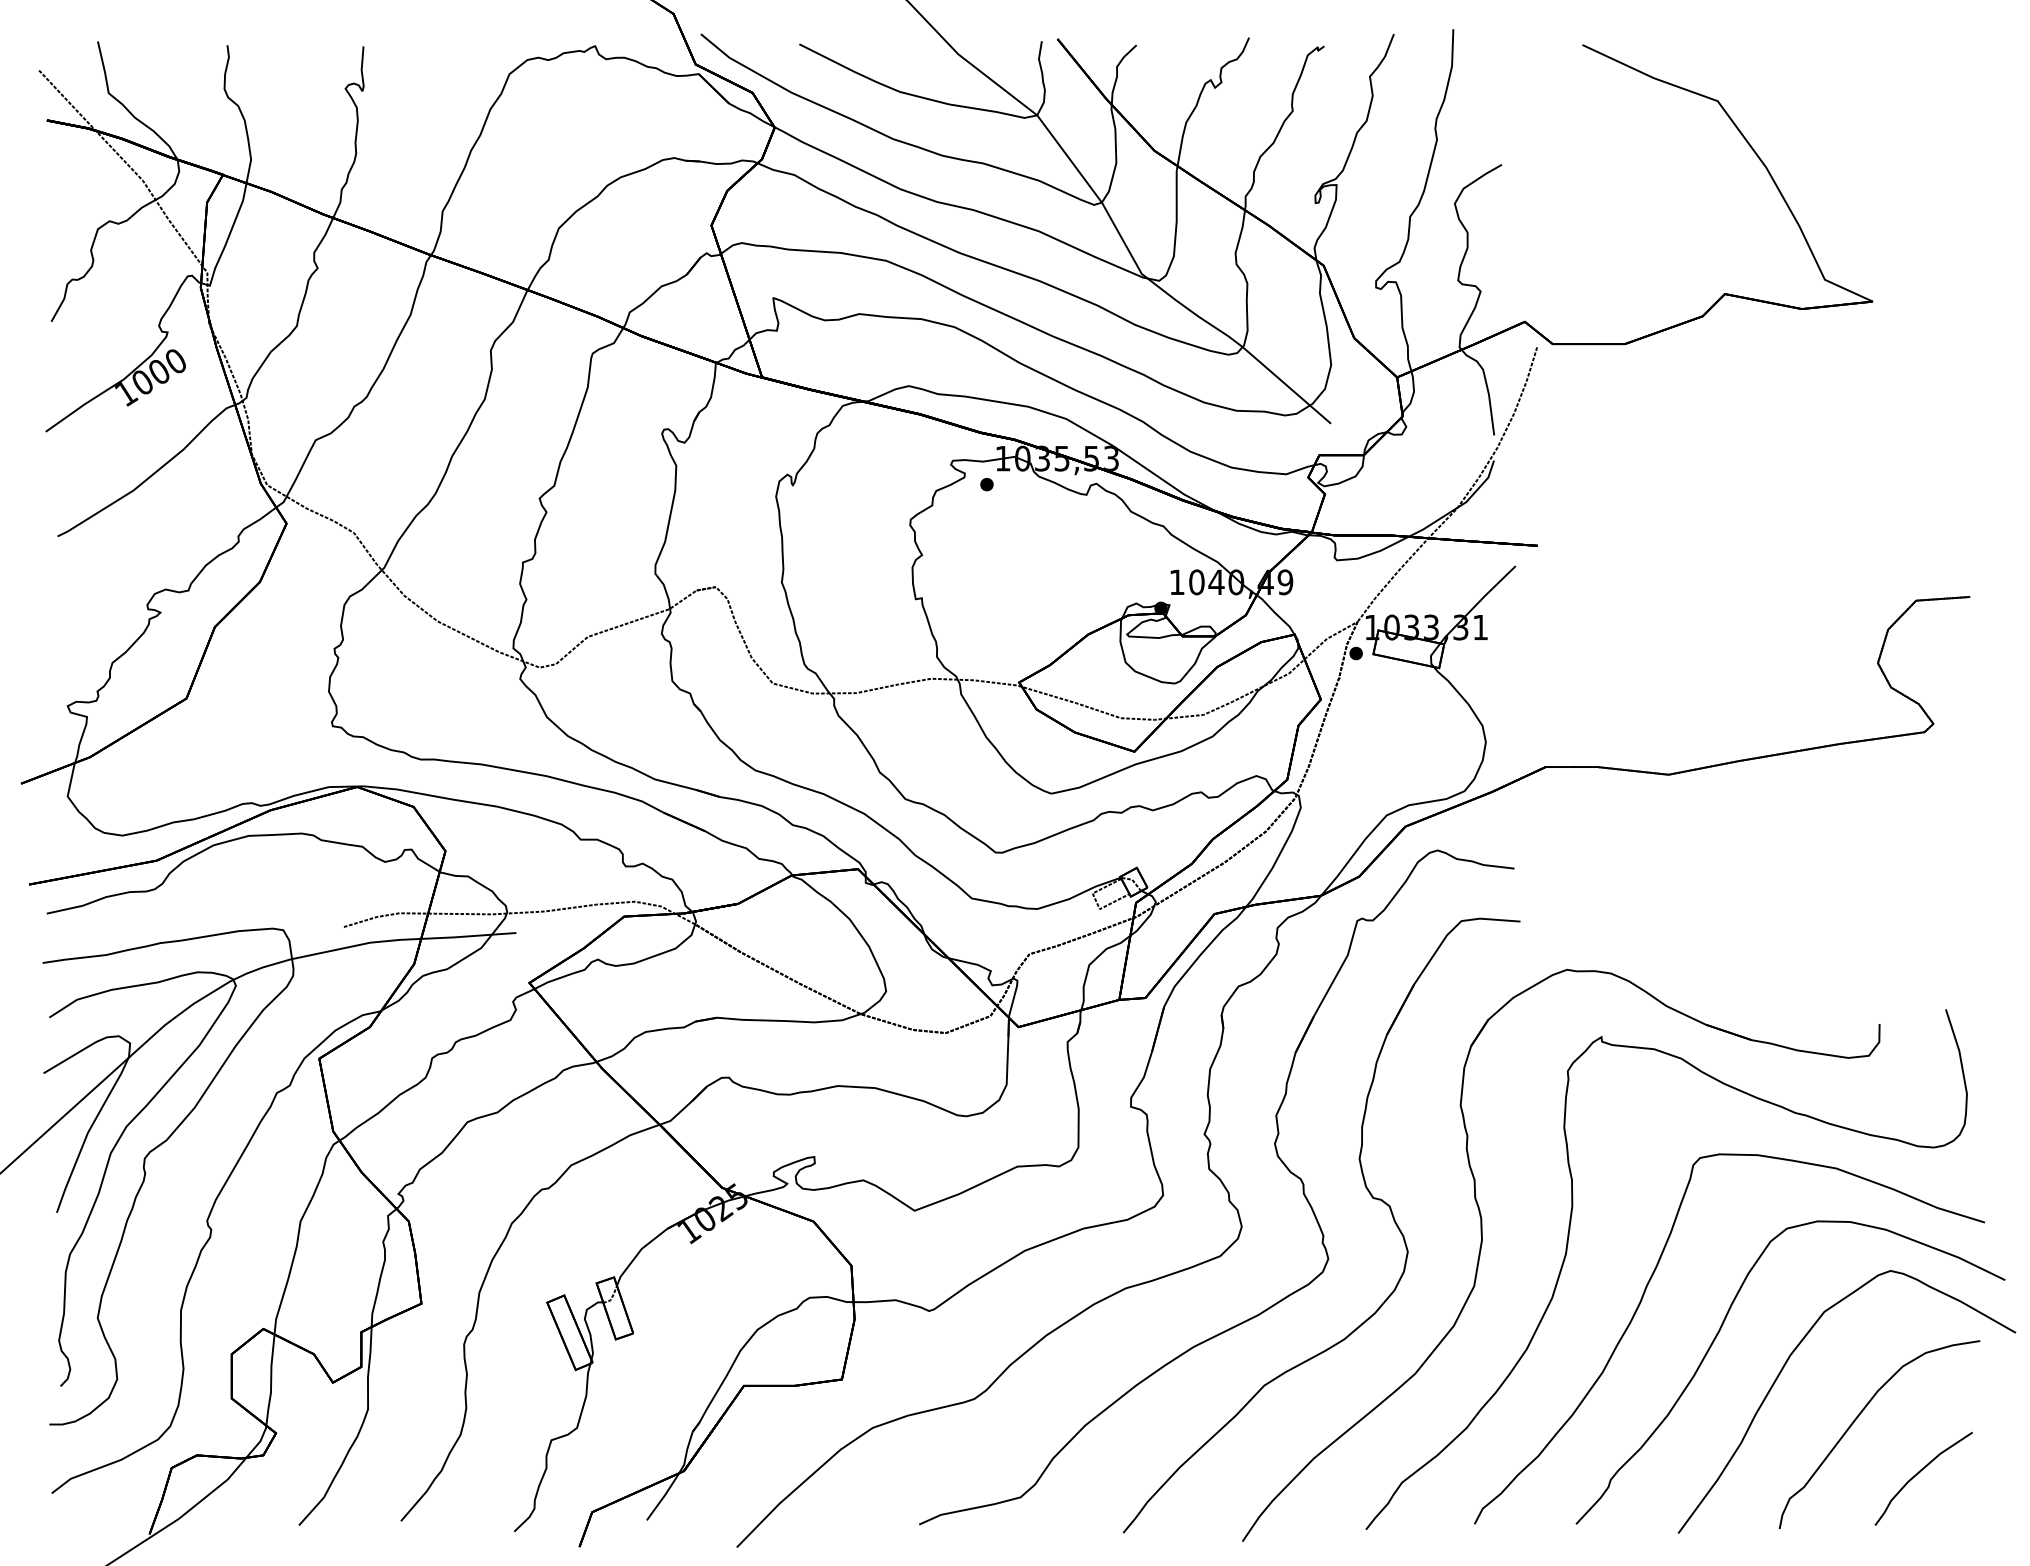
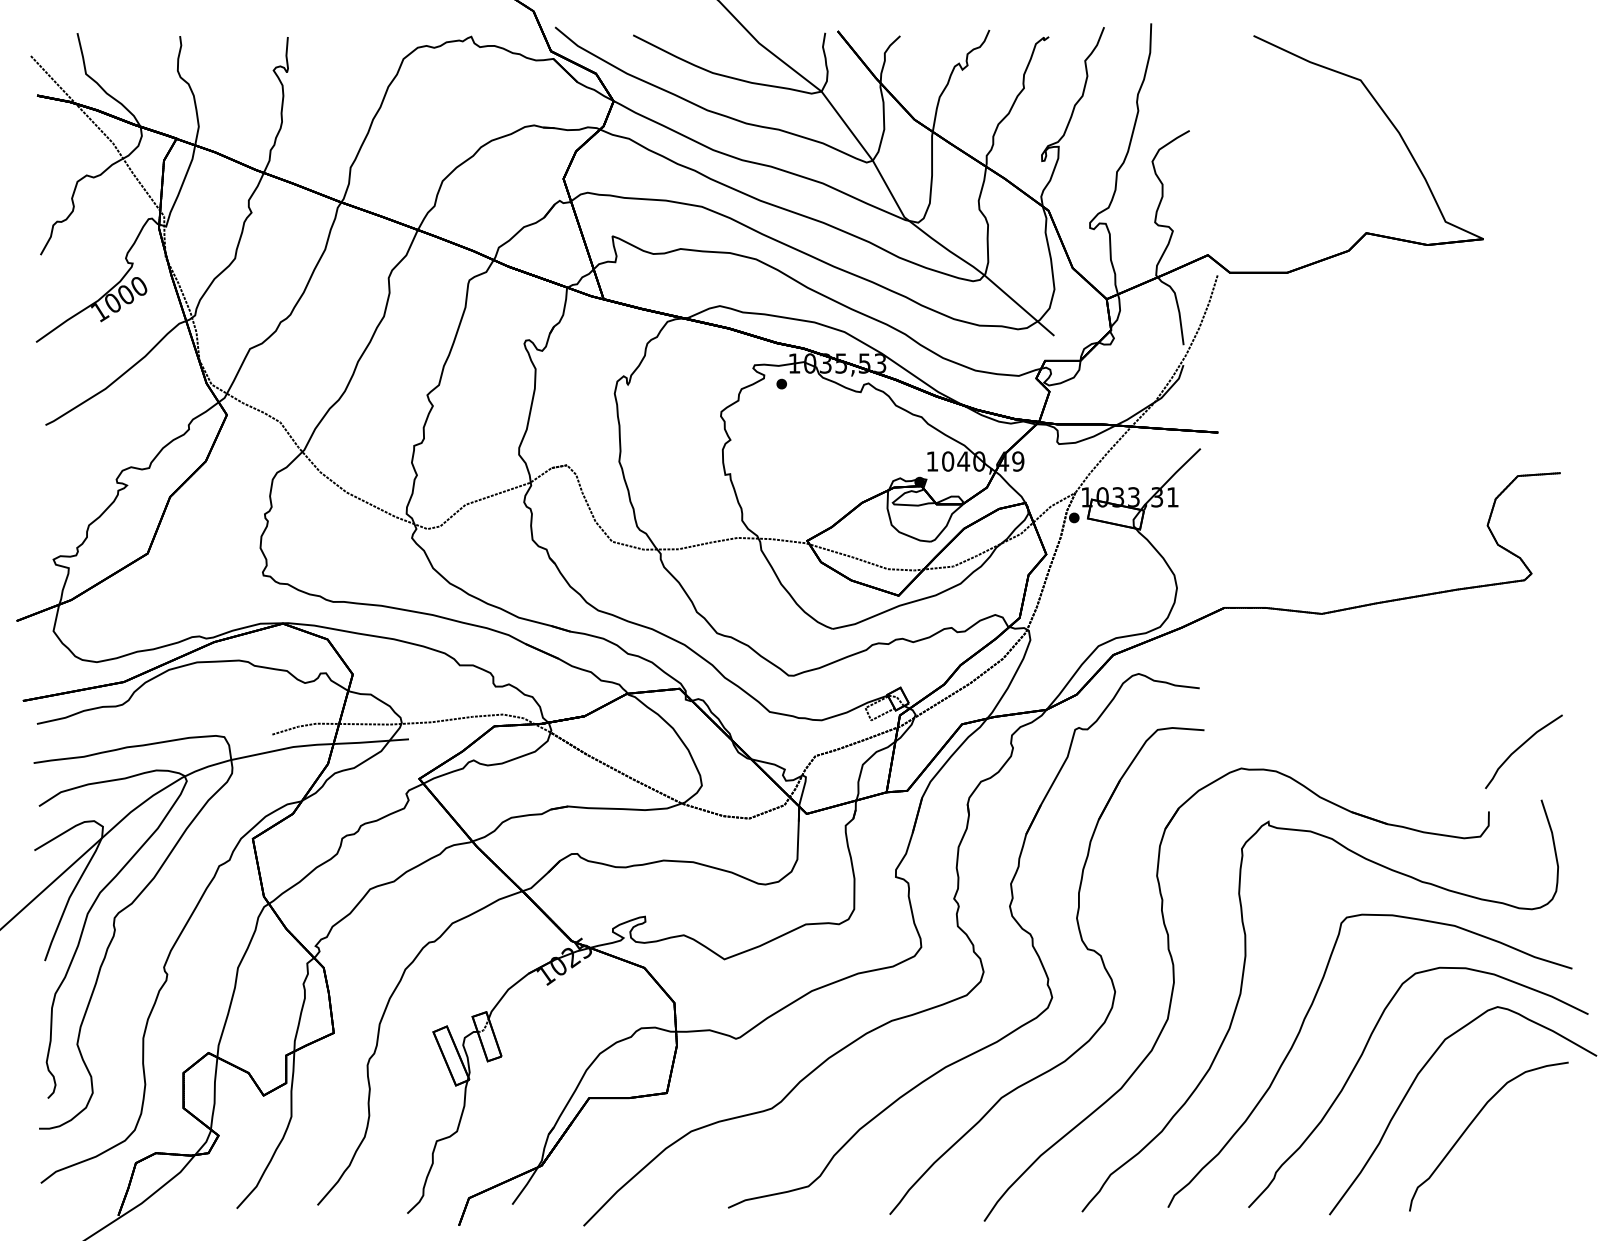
curve: (1919, 1473) -> (1520, 747), moved

